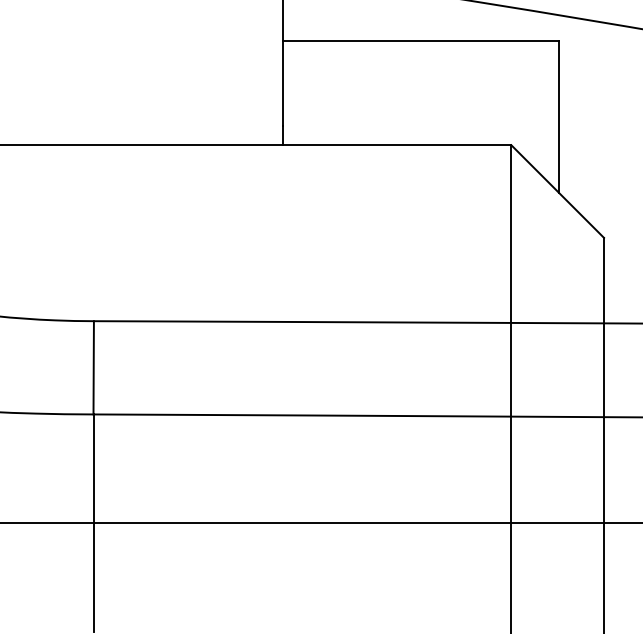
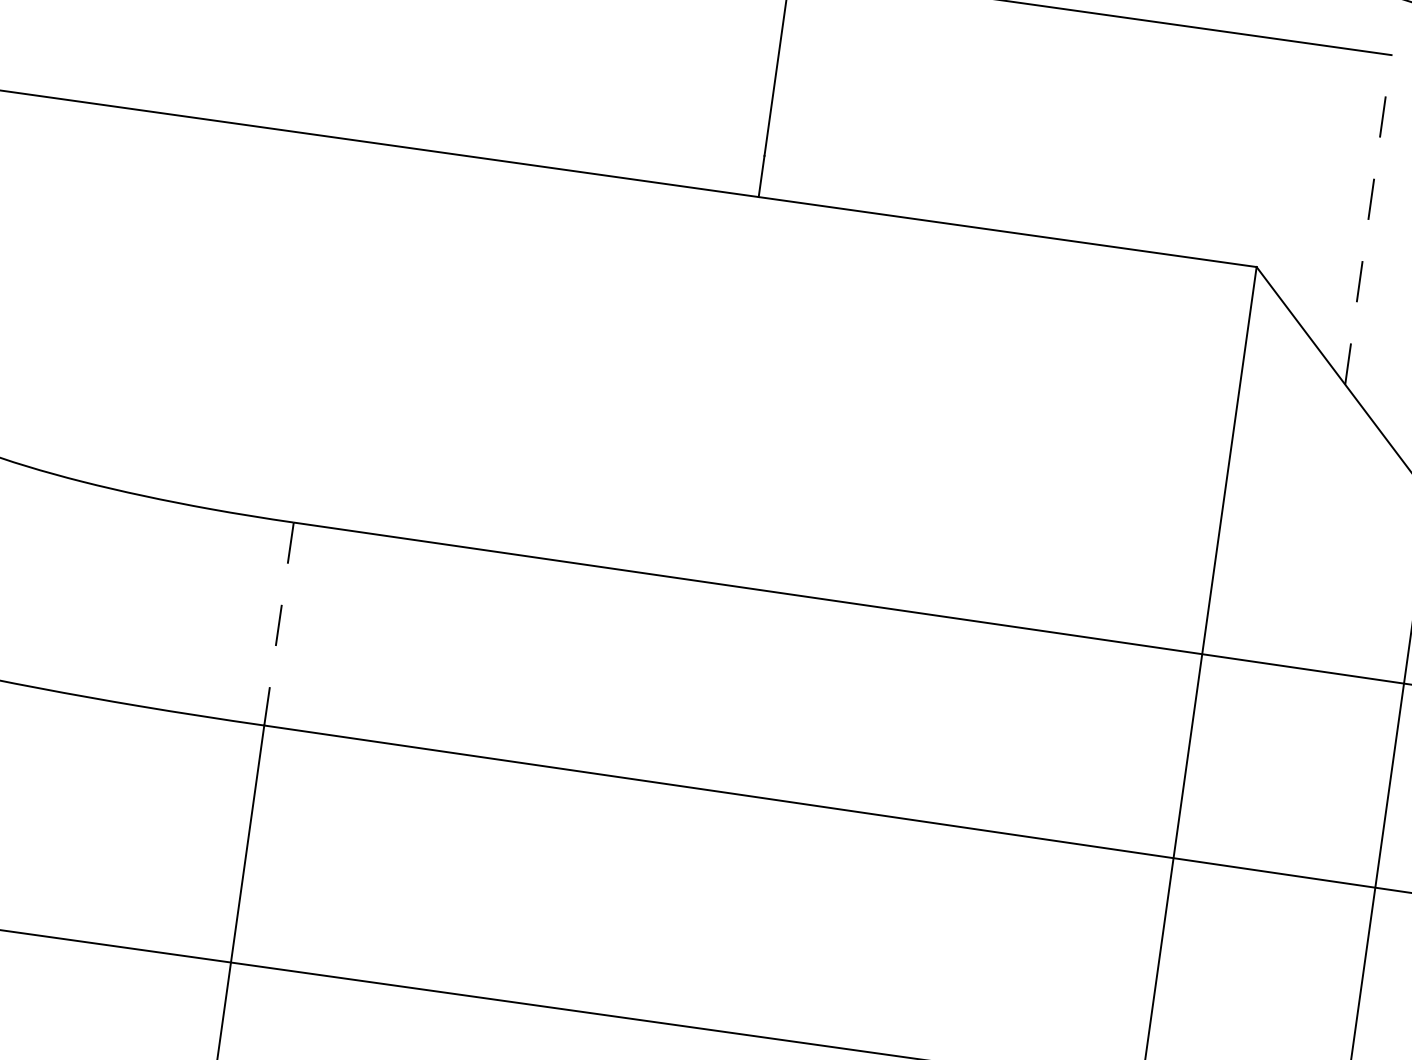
line: (558, 116) -> (1368, 218), solid -> dashed
line: (93, 367) -> (278, 623), solid -> dashed

